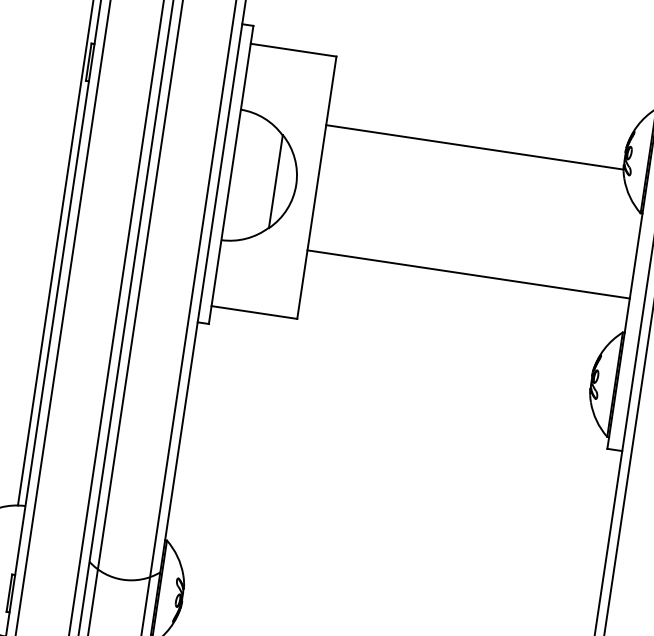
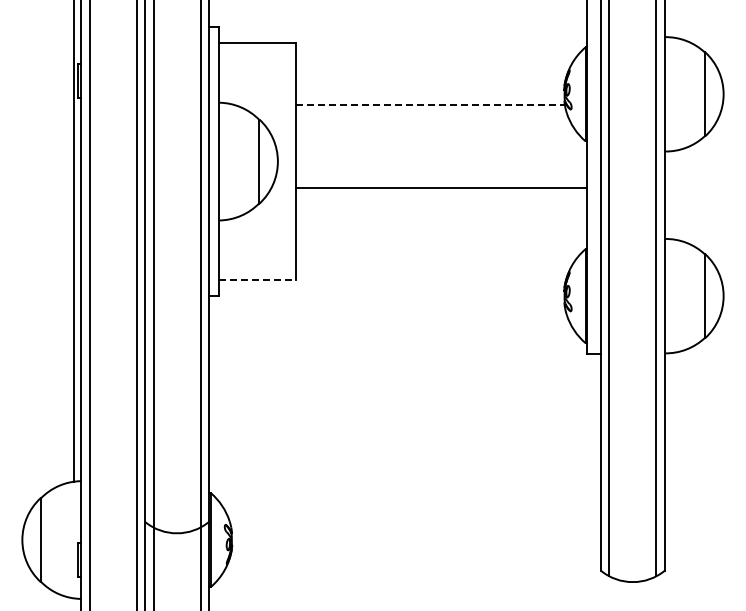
line: (475, 147) -> (431, 105), solid -> dashed
line: (468, 274) -> (441, 188), moved
line: (254, 312) -> (257, 280), solid -> dashed

